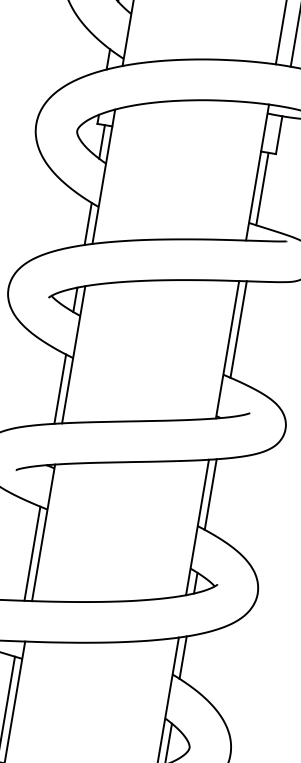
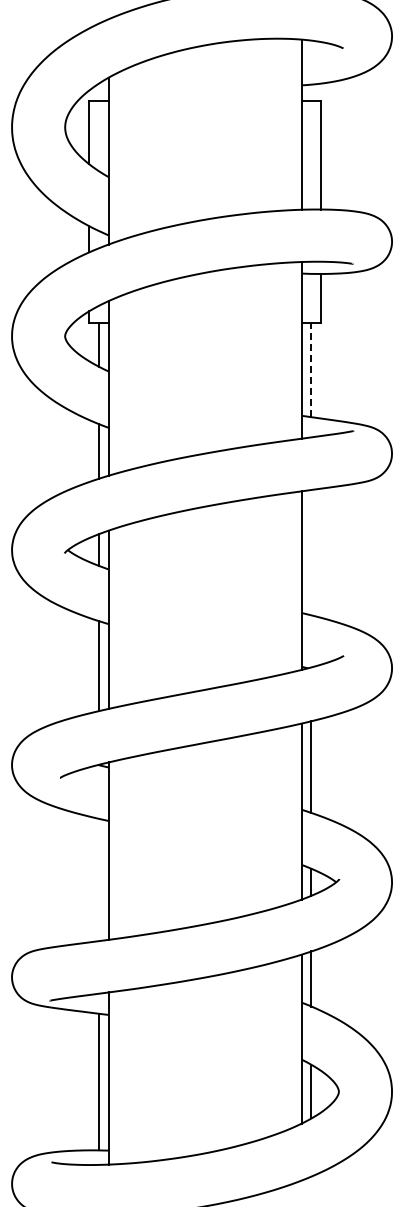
line: (262, 188) -> (311, 369), solid -> dashed
line: (238, 329) -> (311, 552), removed
line: (32, 553) -> (98, 879), removed

